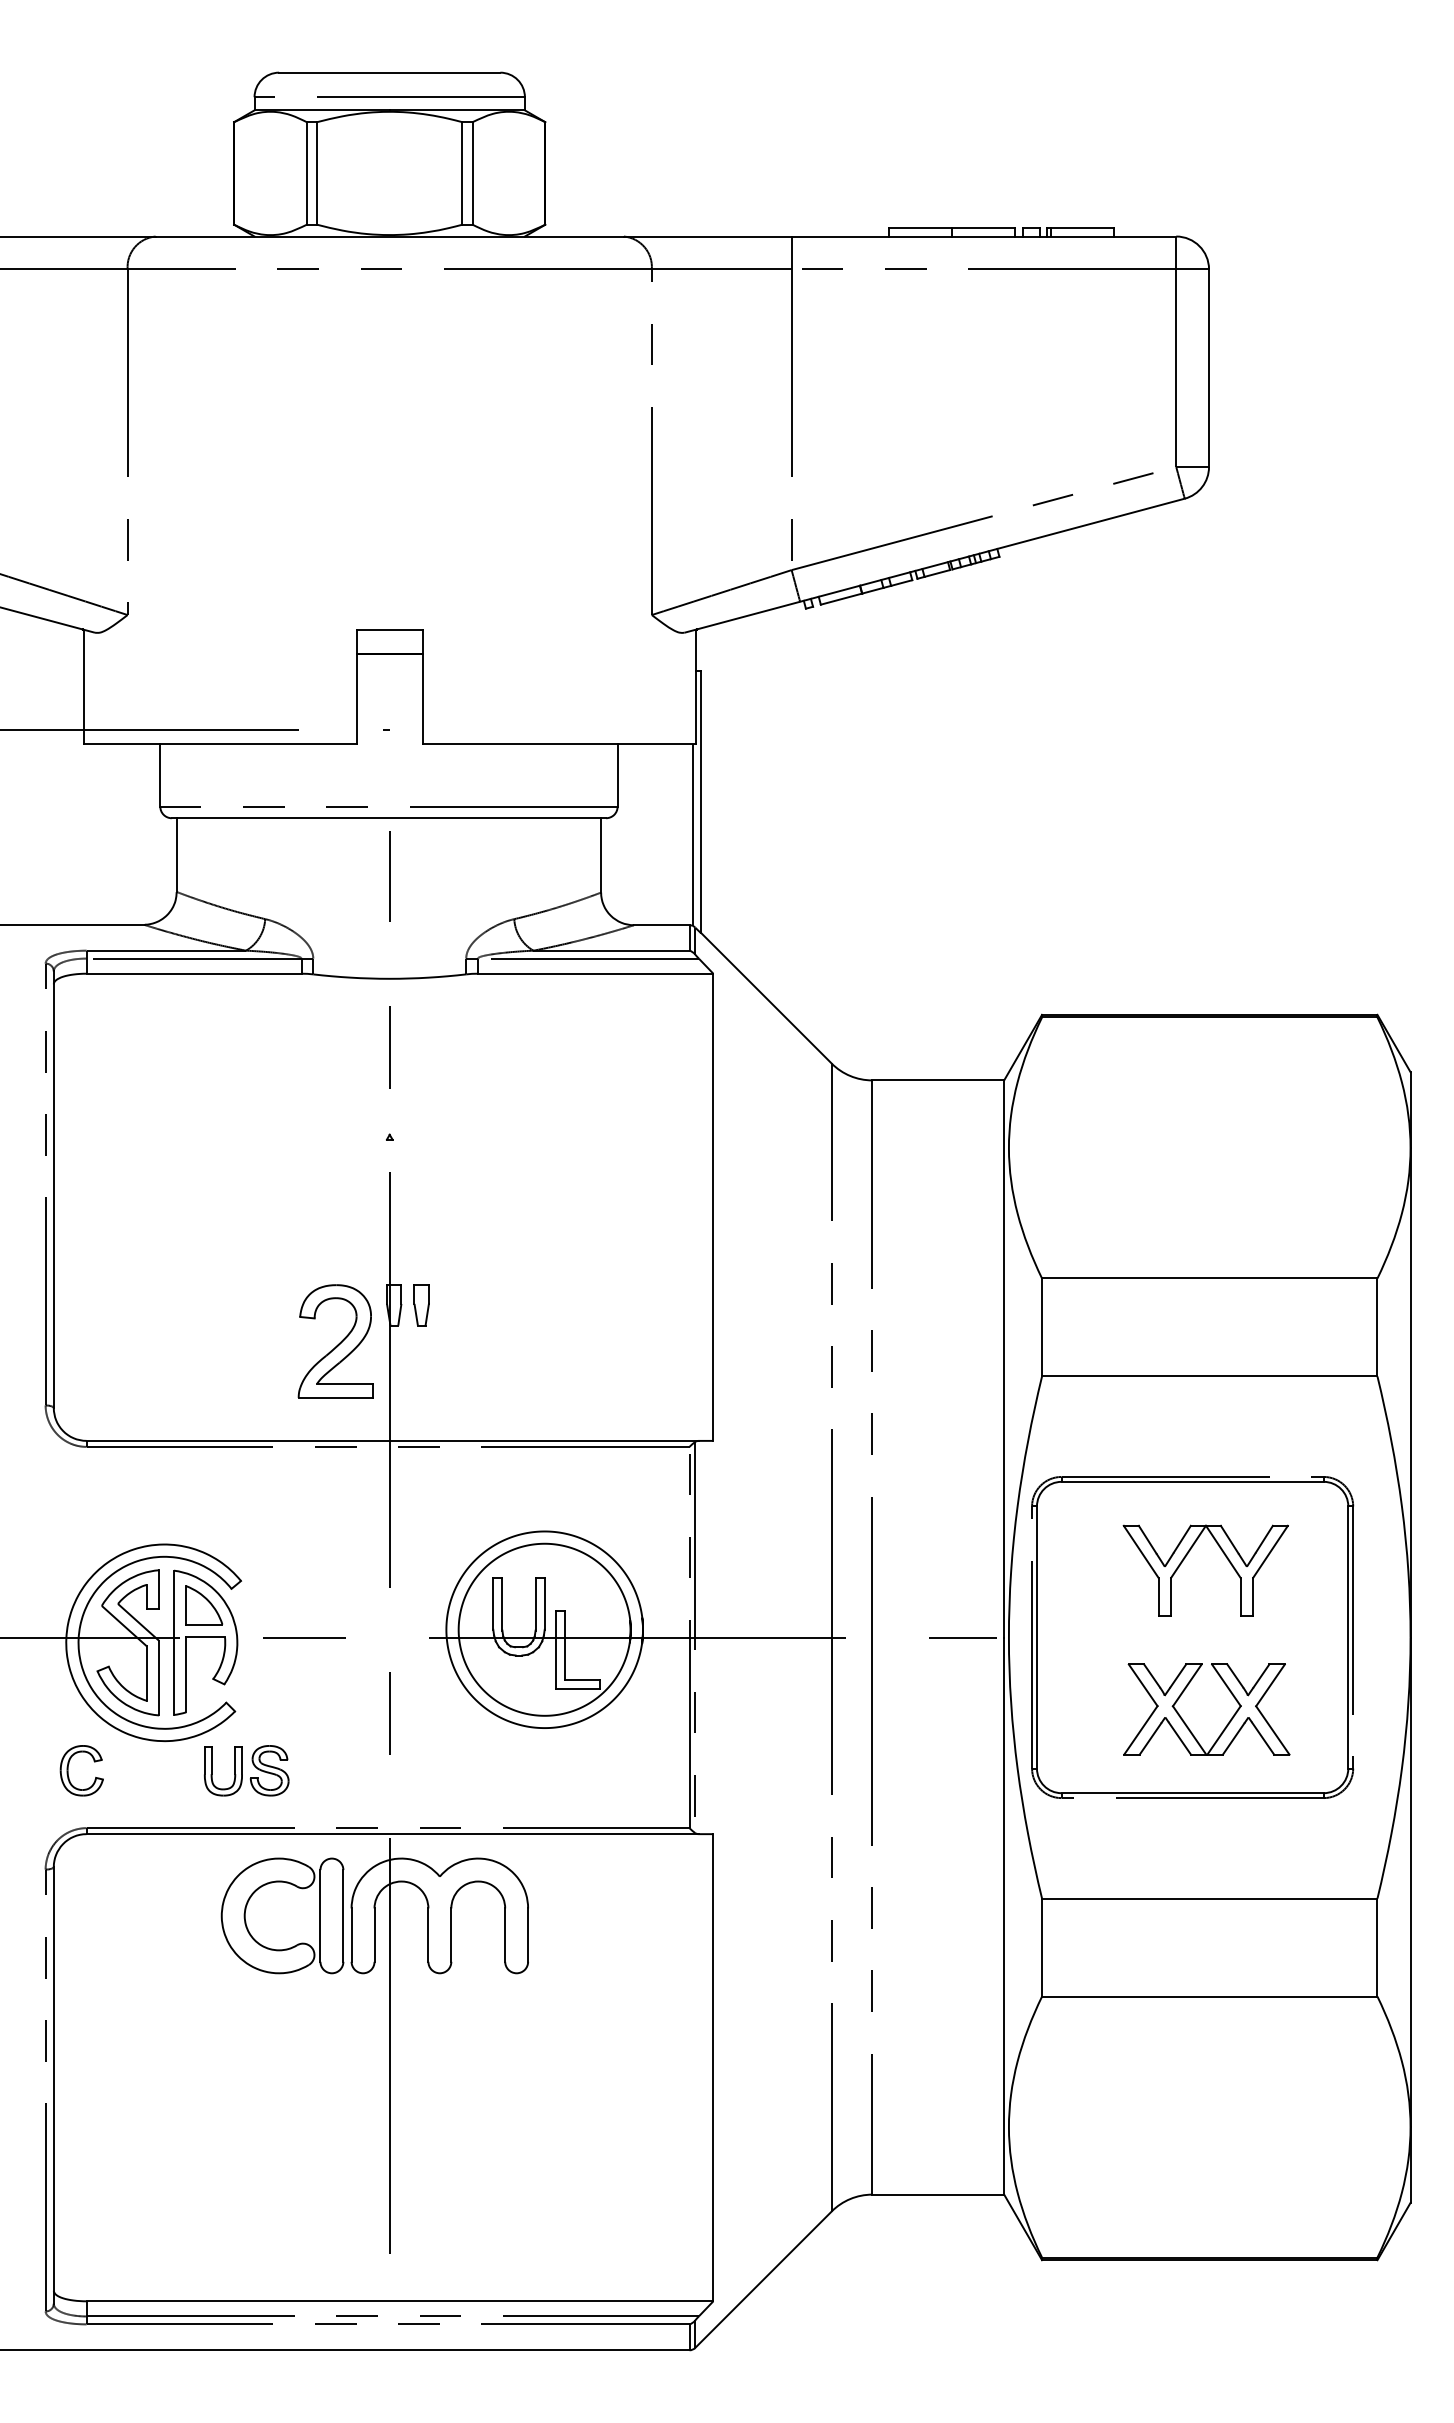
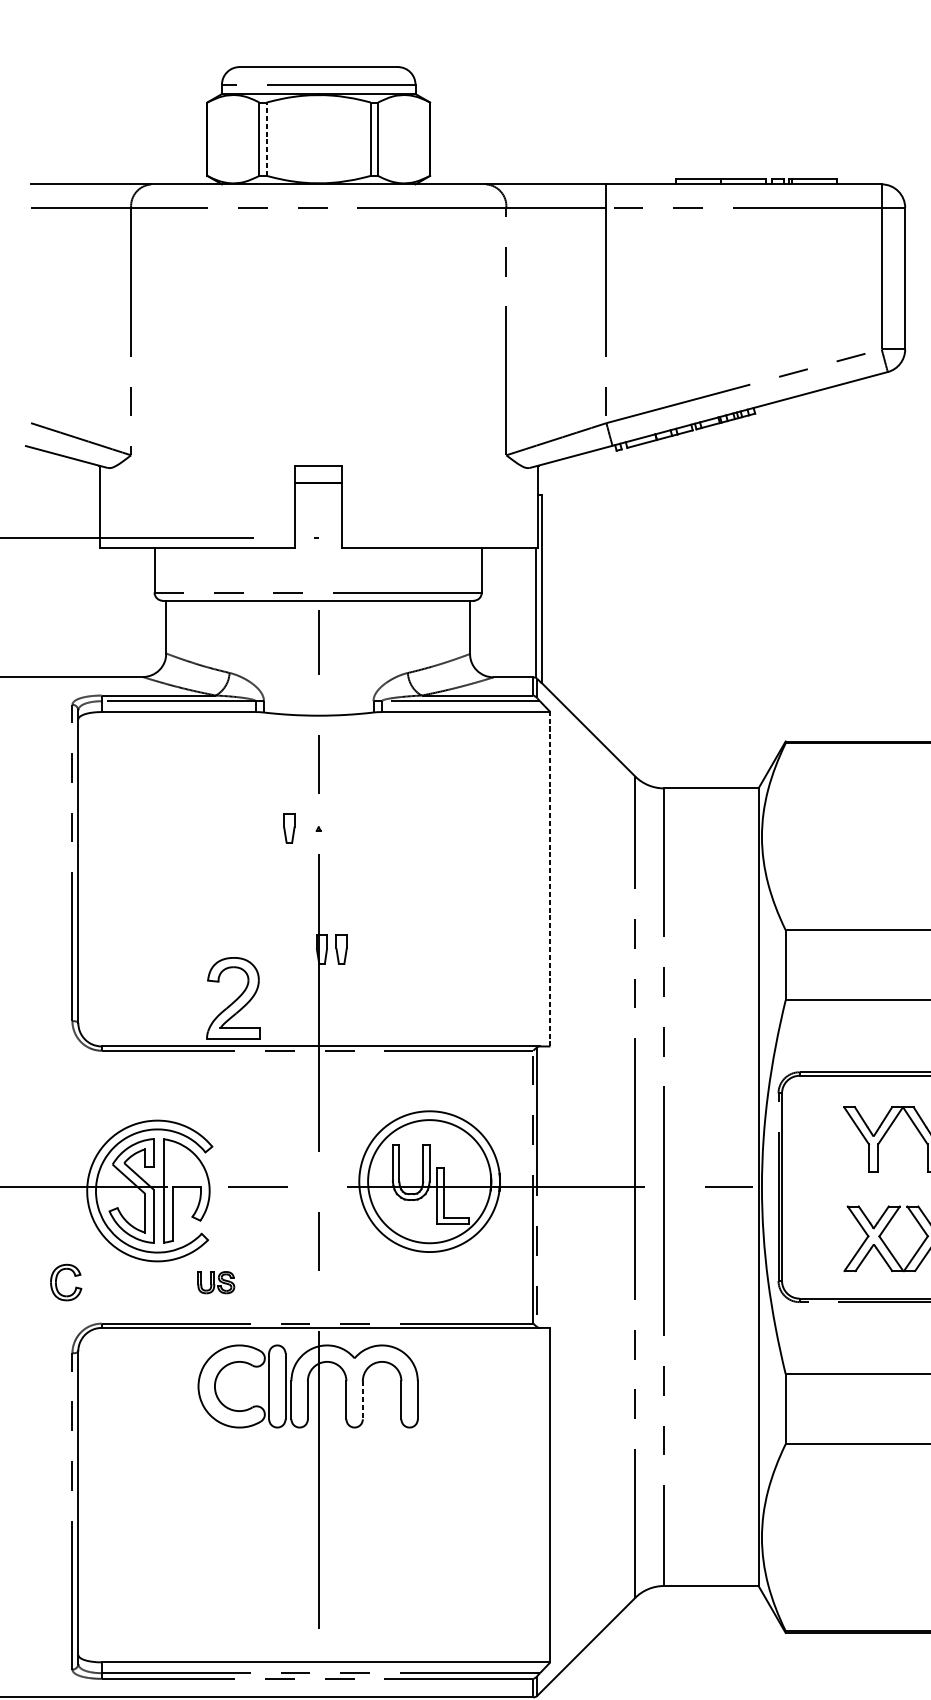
line: (317, 172) -> (267, 138), solid -> dashed
part: (348, 1136) -> (289, 828), added
line: (713, 1207) -> (550, 879), solid -> dashed
part: (335, 1341) -> (233, 998), moved
part: (204, 1605) -> (186, 1164), removed
part: (68, 1770) -> (56, 1282), moved
part: (246, 1770) -> (216, 1282), size x0.6
line: (451, 1935) -> (362, 1400), solid -> dashed

